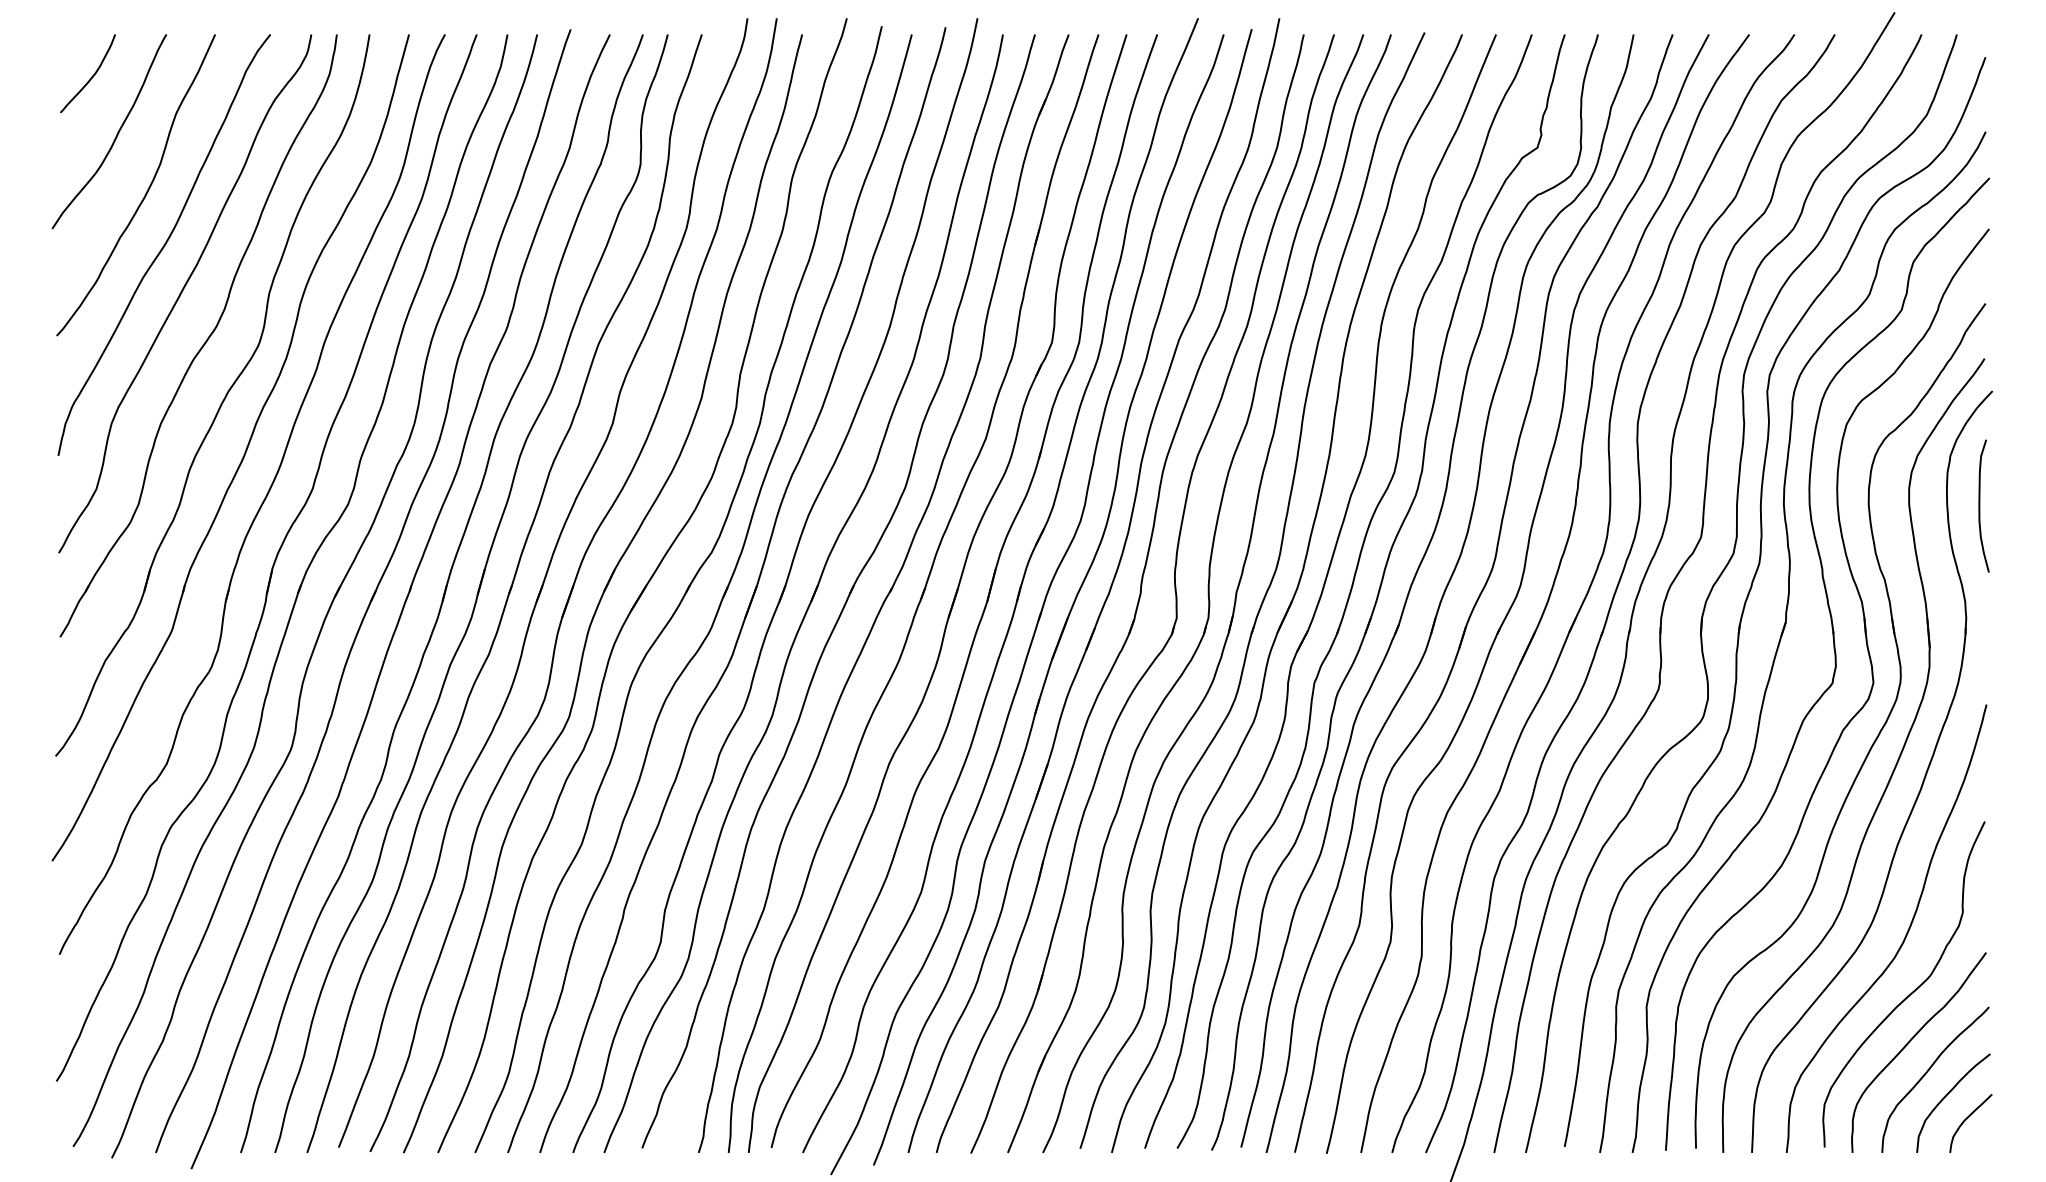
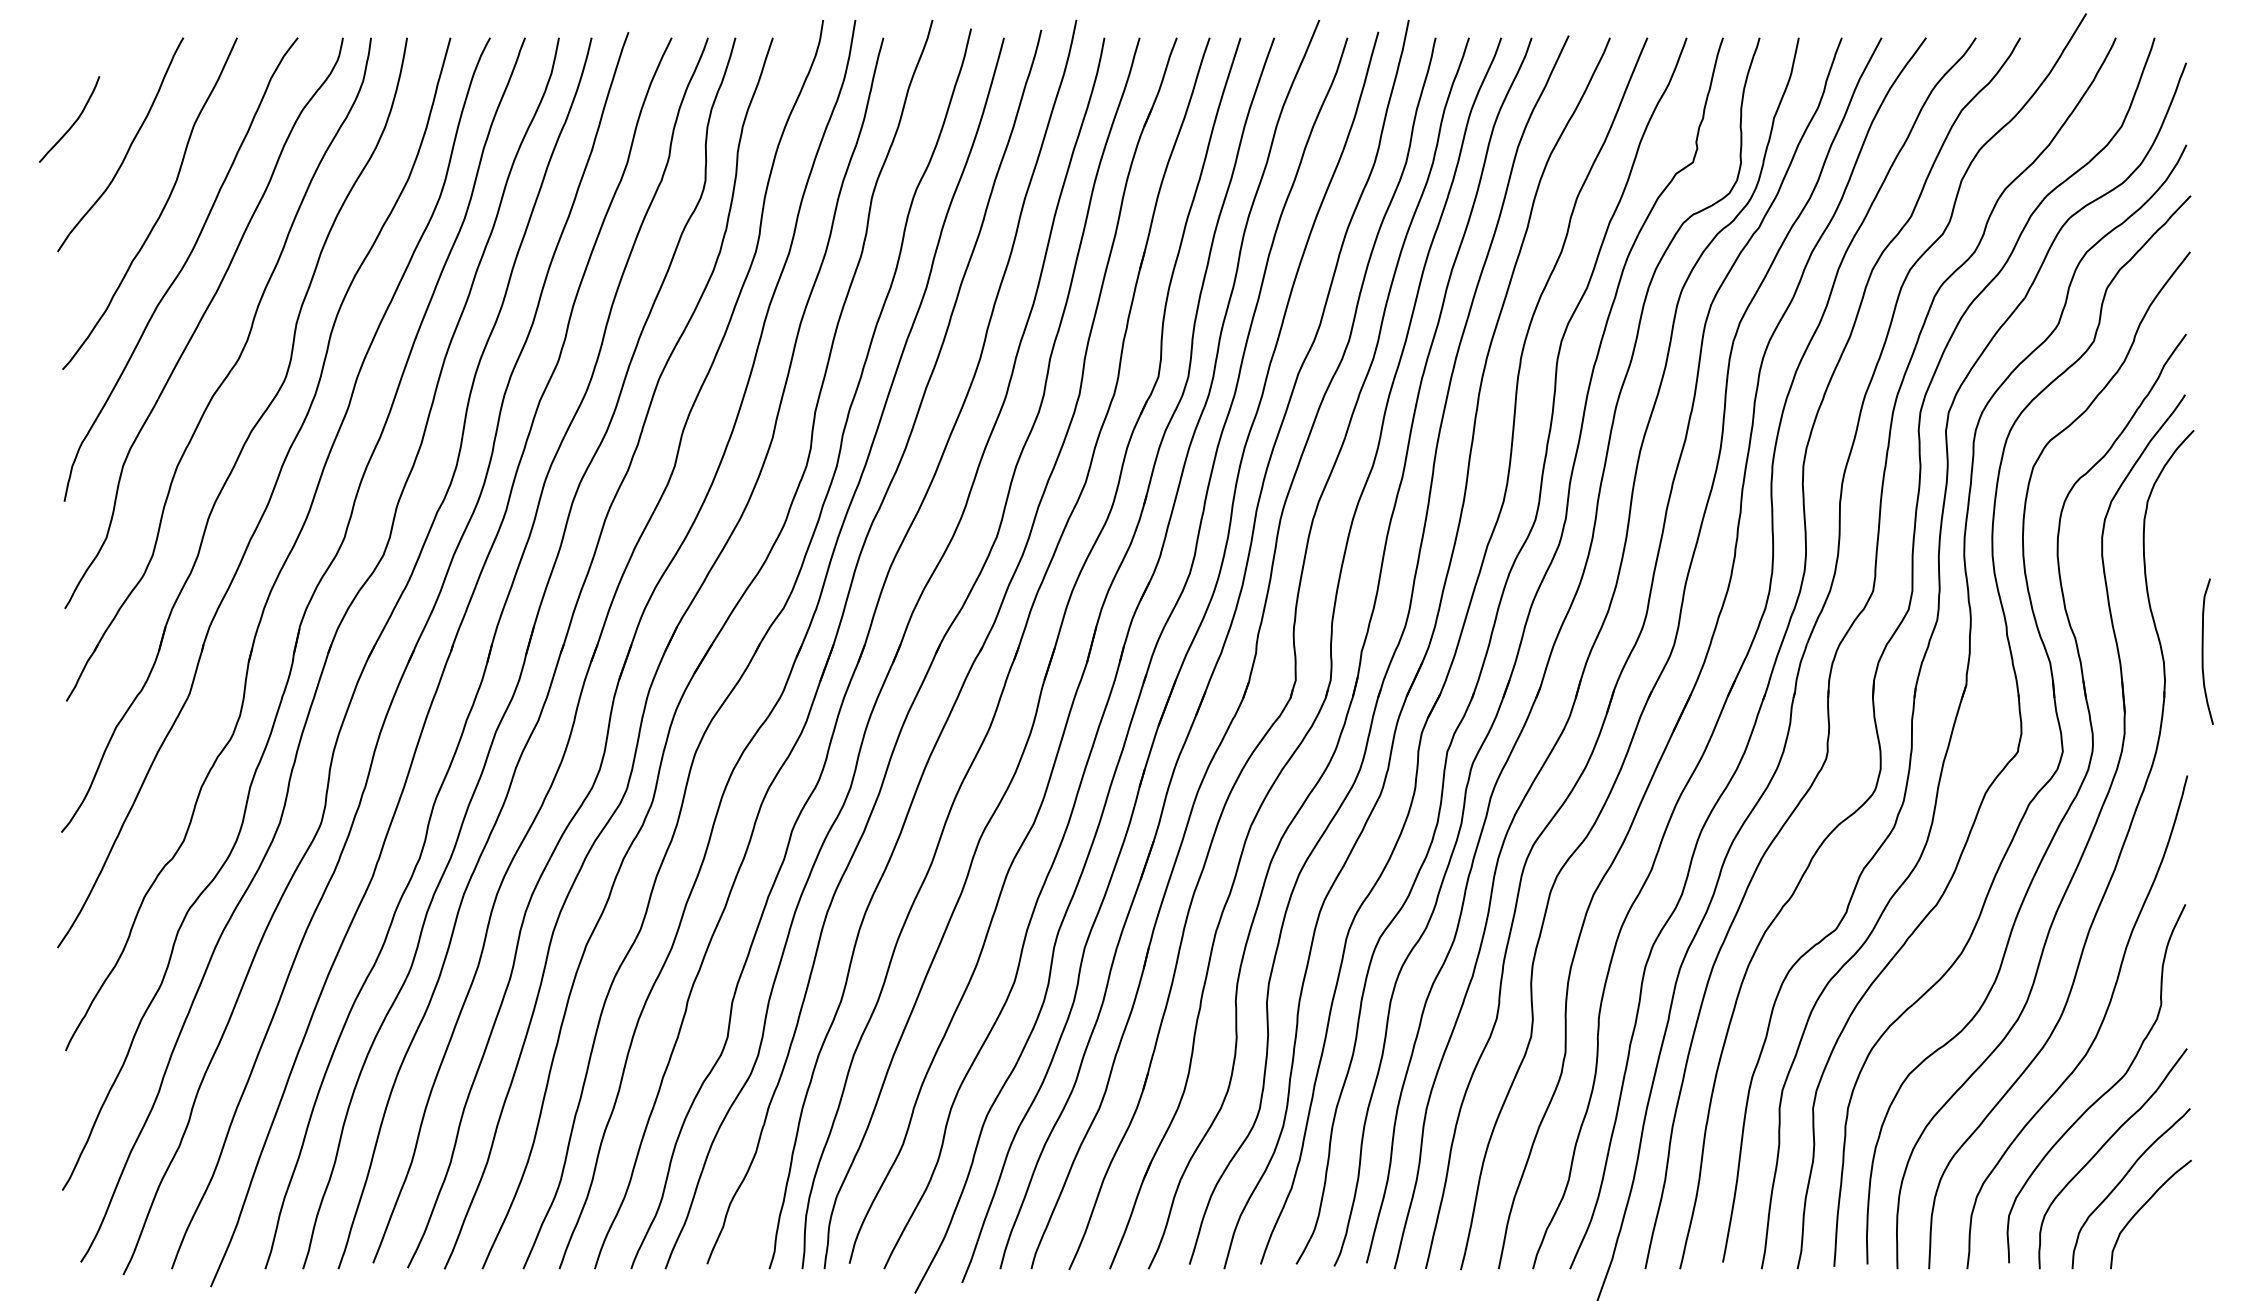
curve: (91, 76) -> (73, 122), moved
curve: (1980, 505) -> (2203, 651), moved
curve: (1967, 1119) -> (2166, 1232), removed

